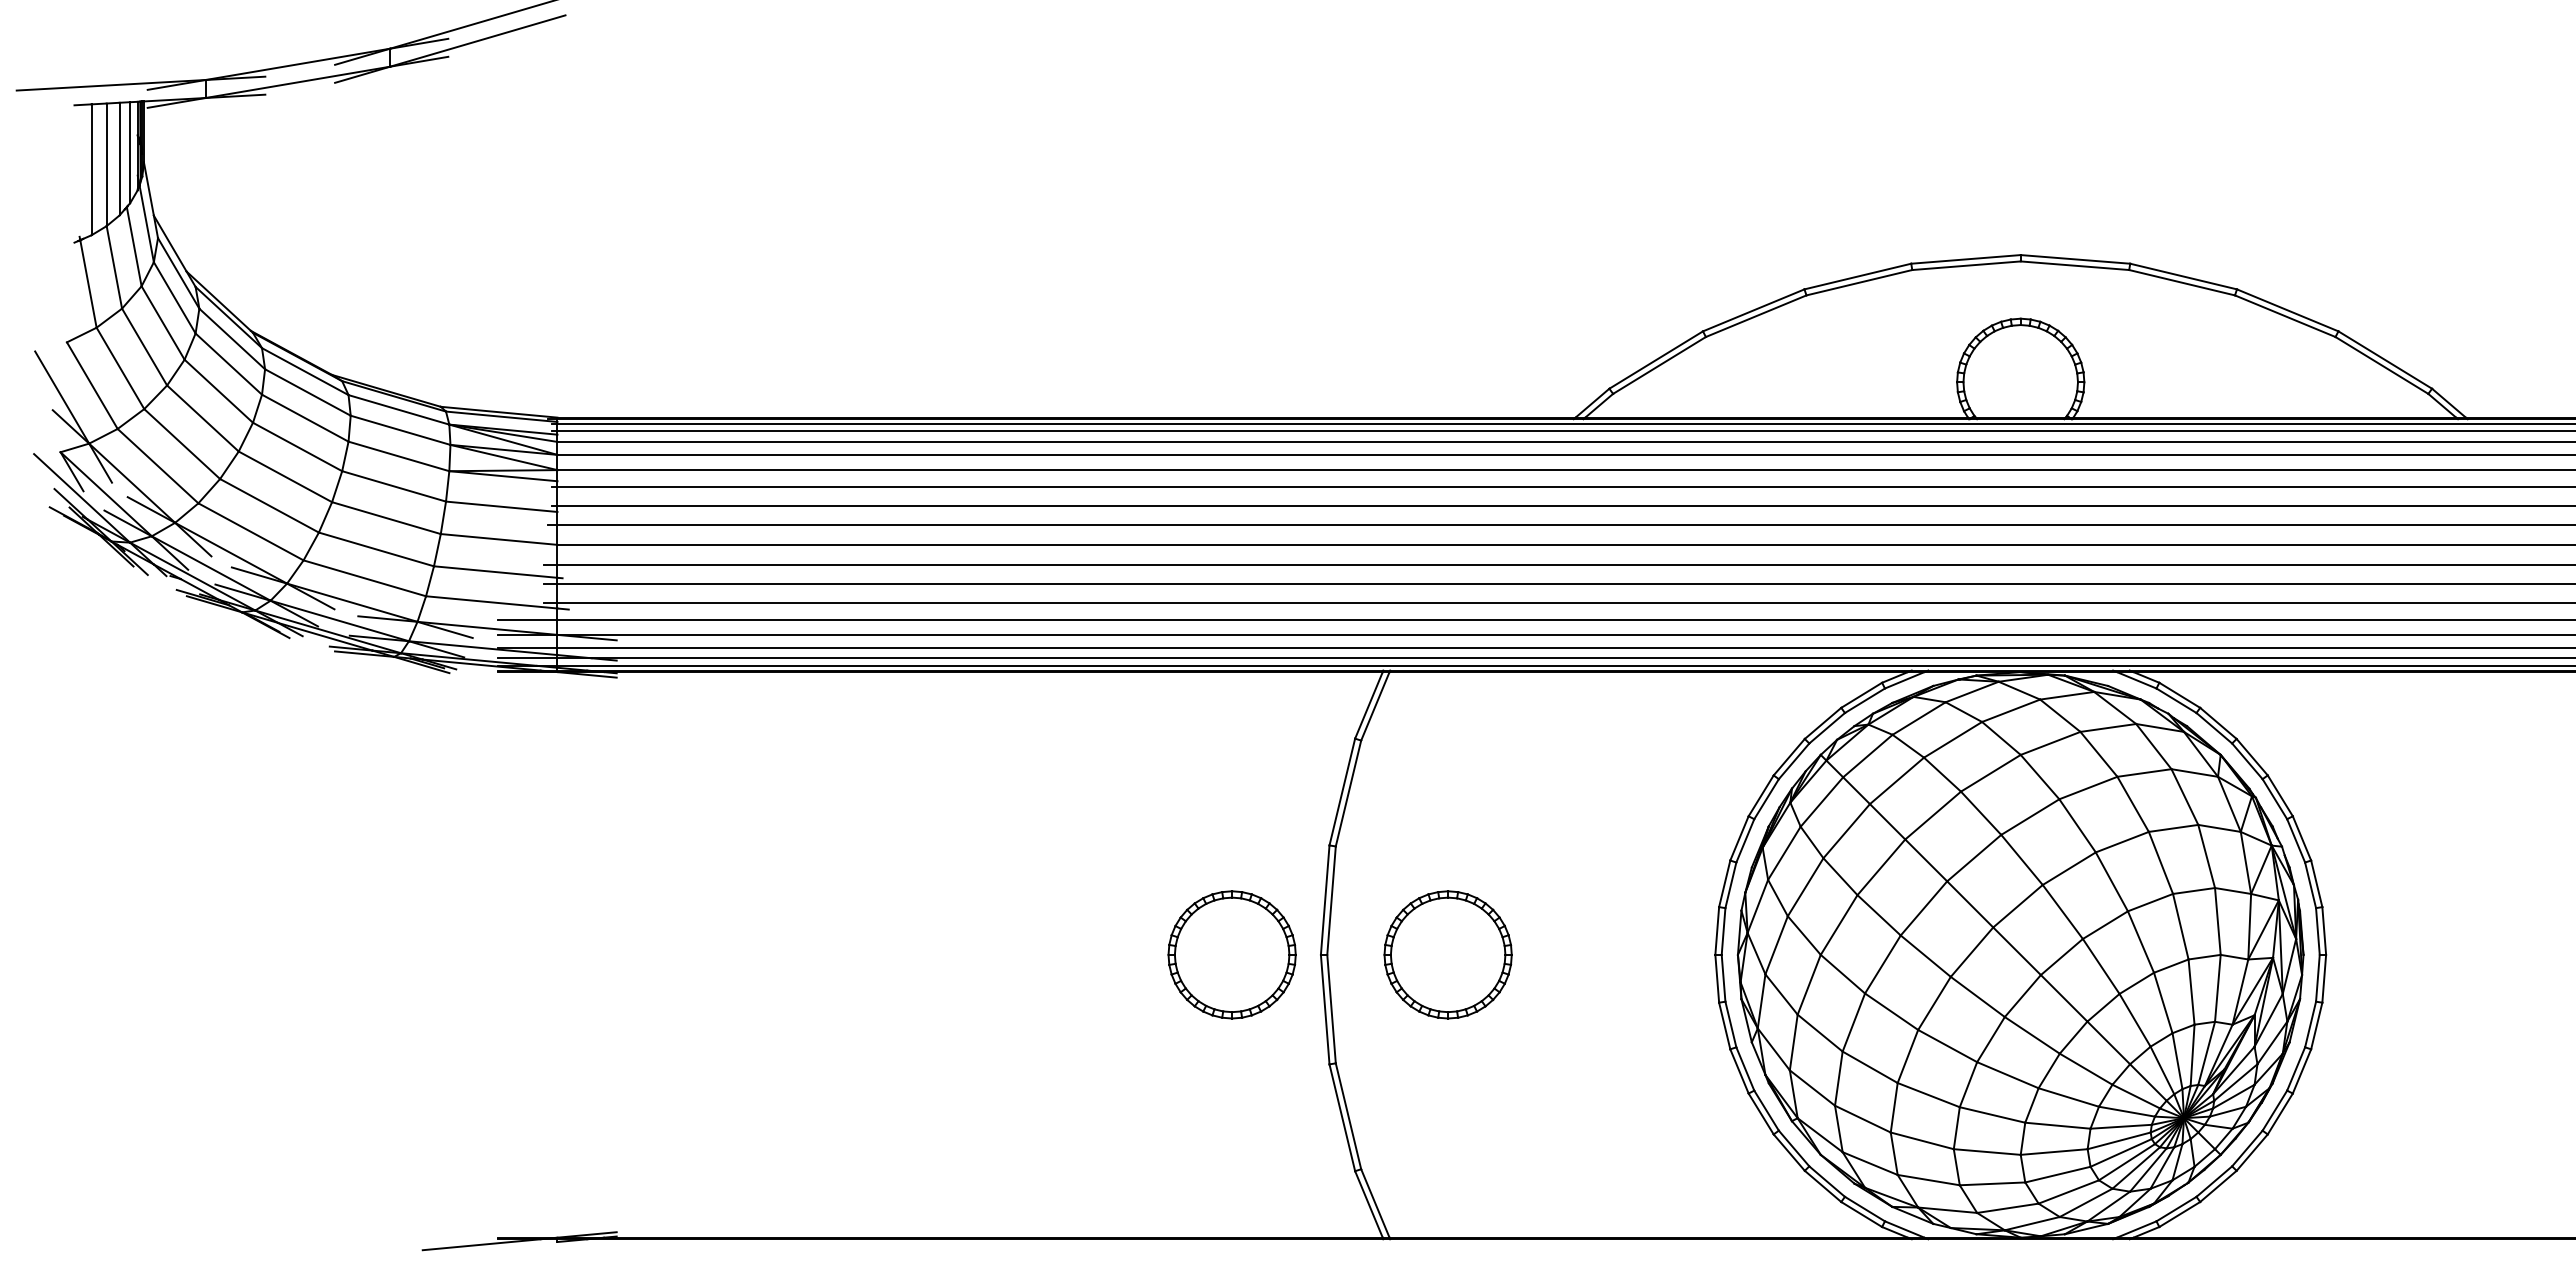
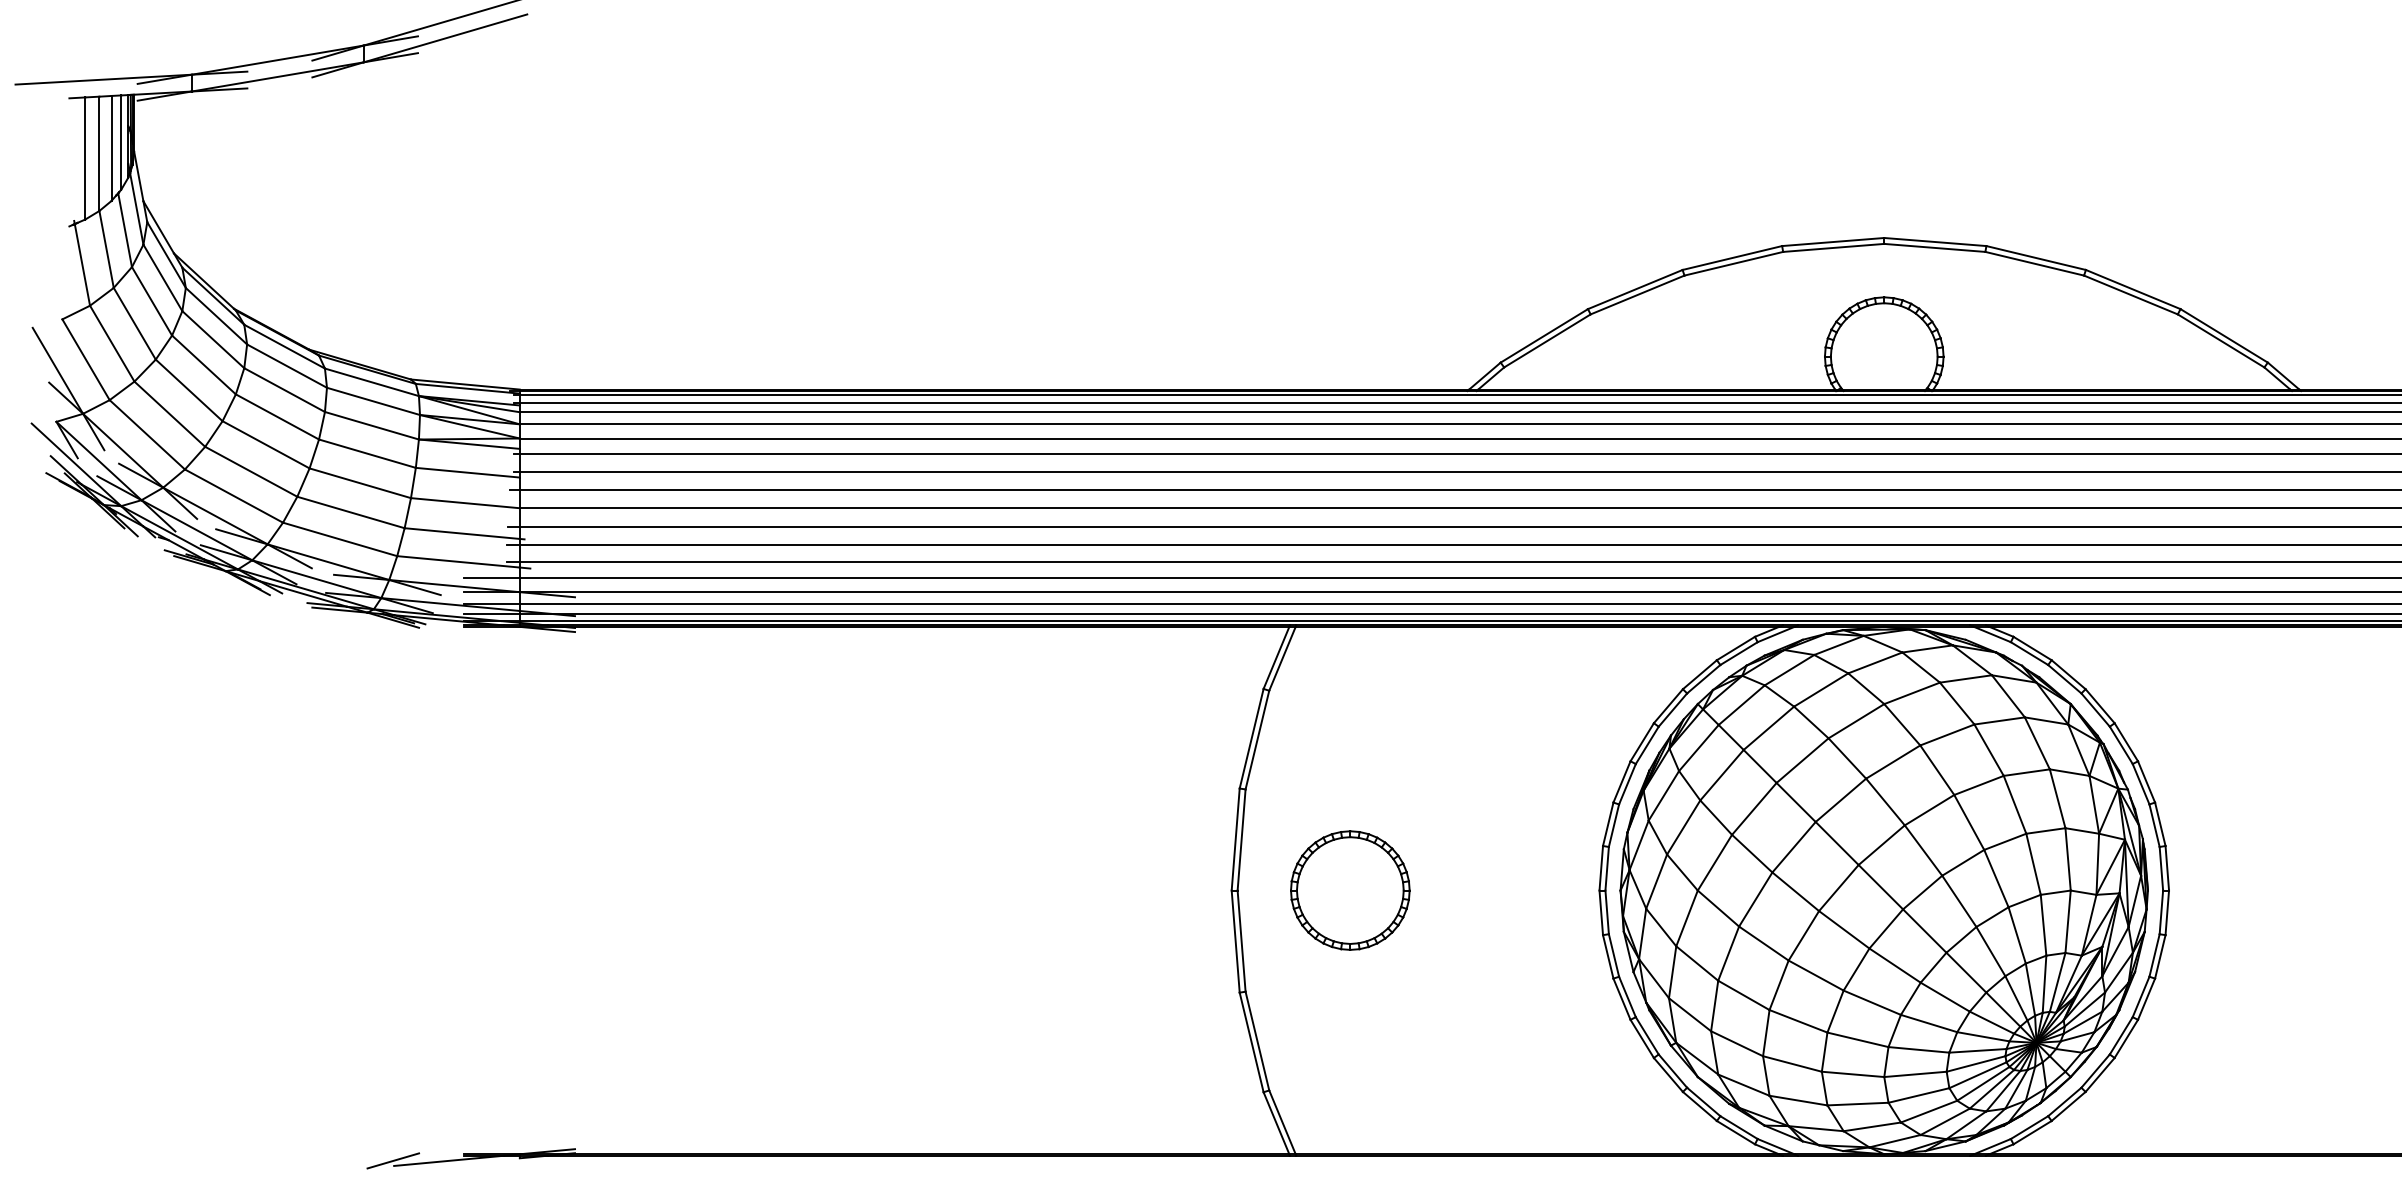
part: (1231, 954) -> (1148, 890), removed
line: (421, 1244) -> (392, 1160), added

